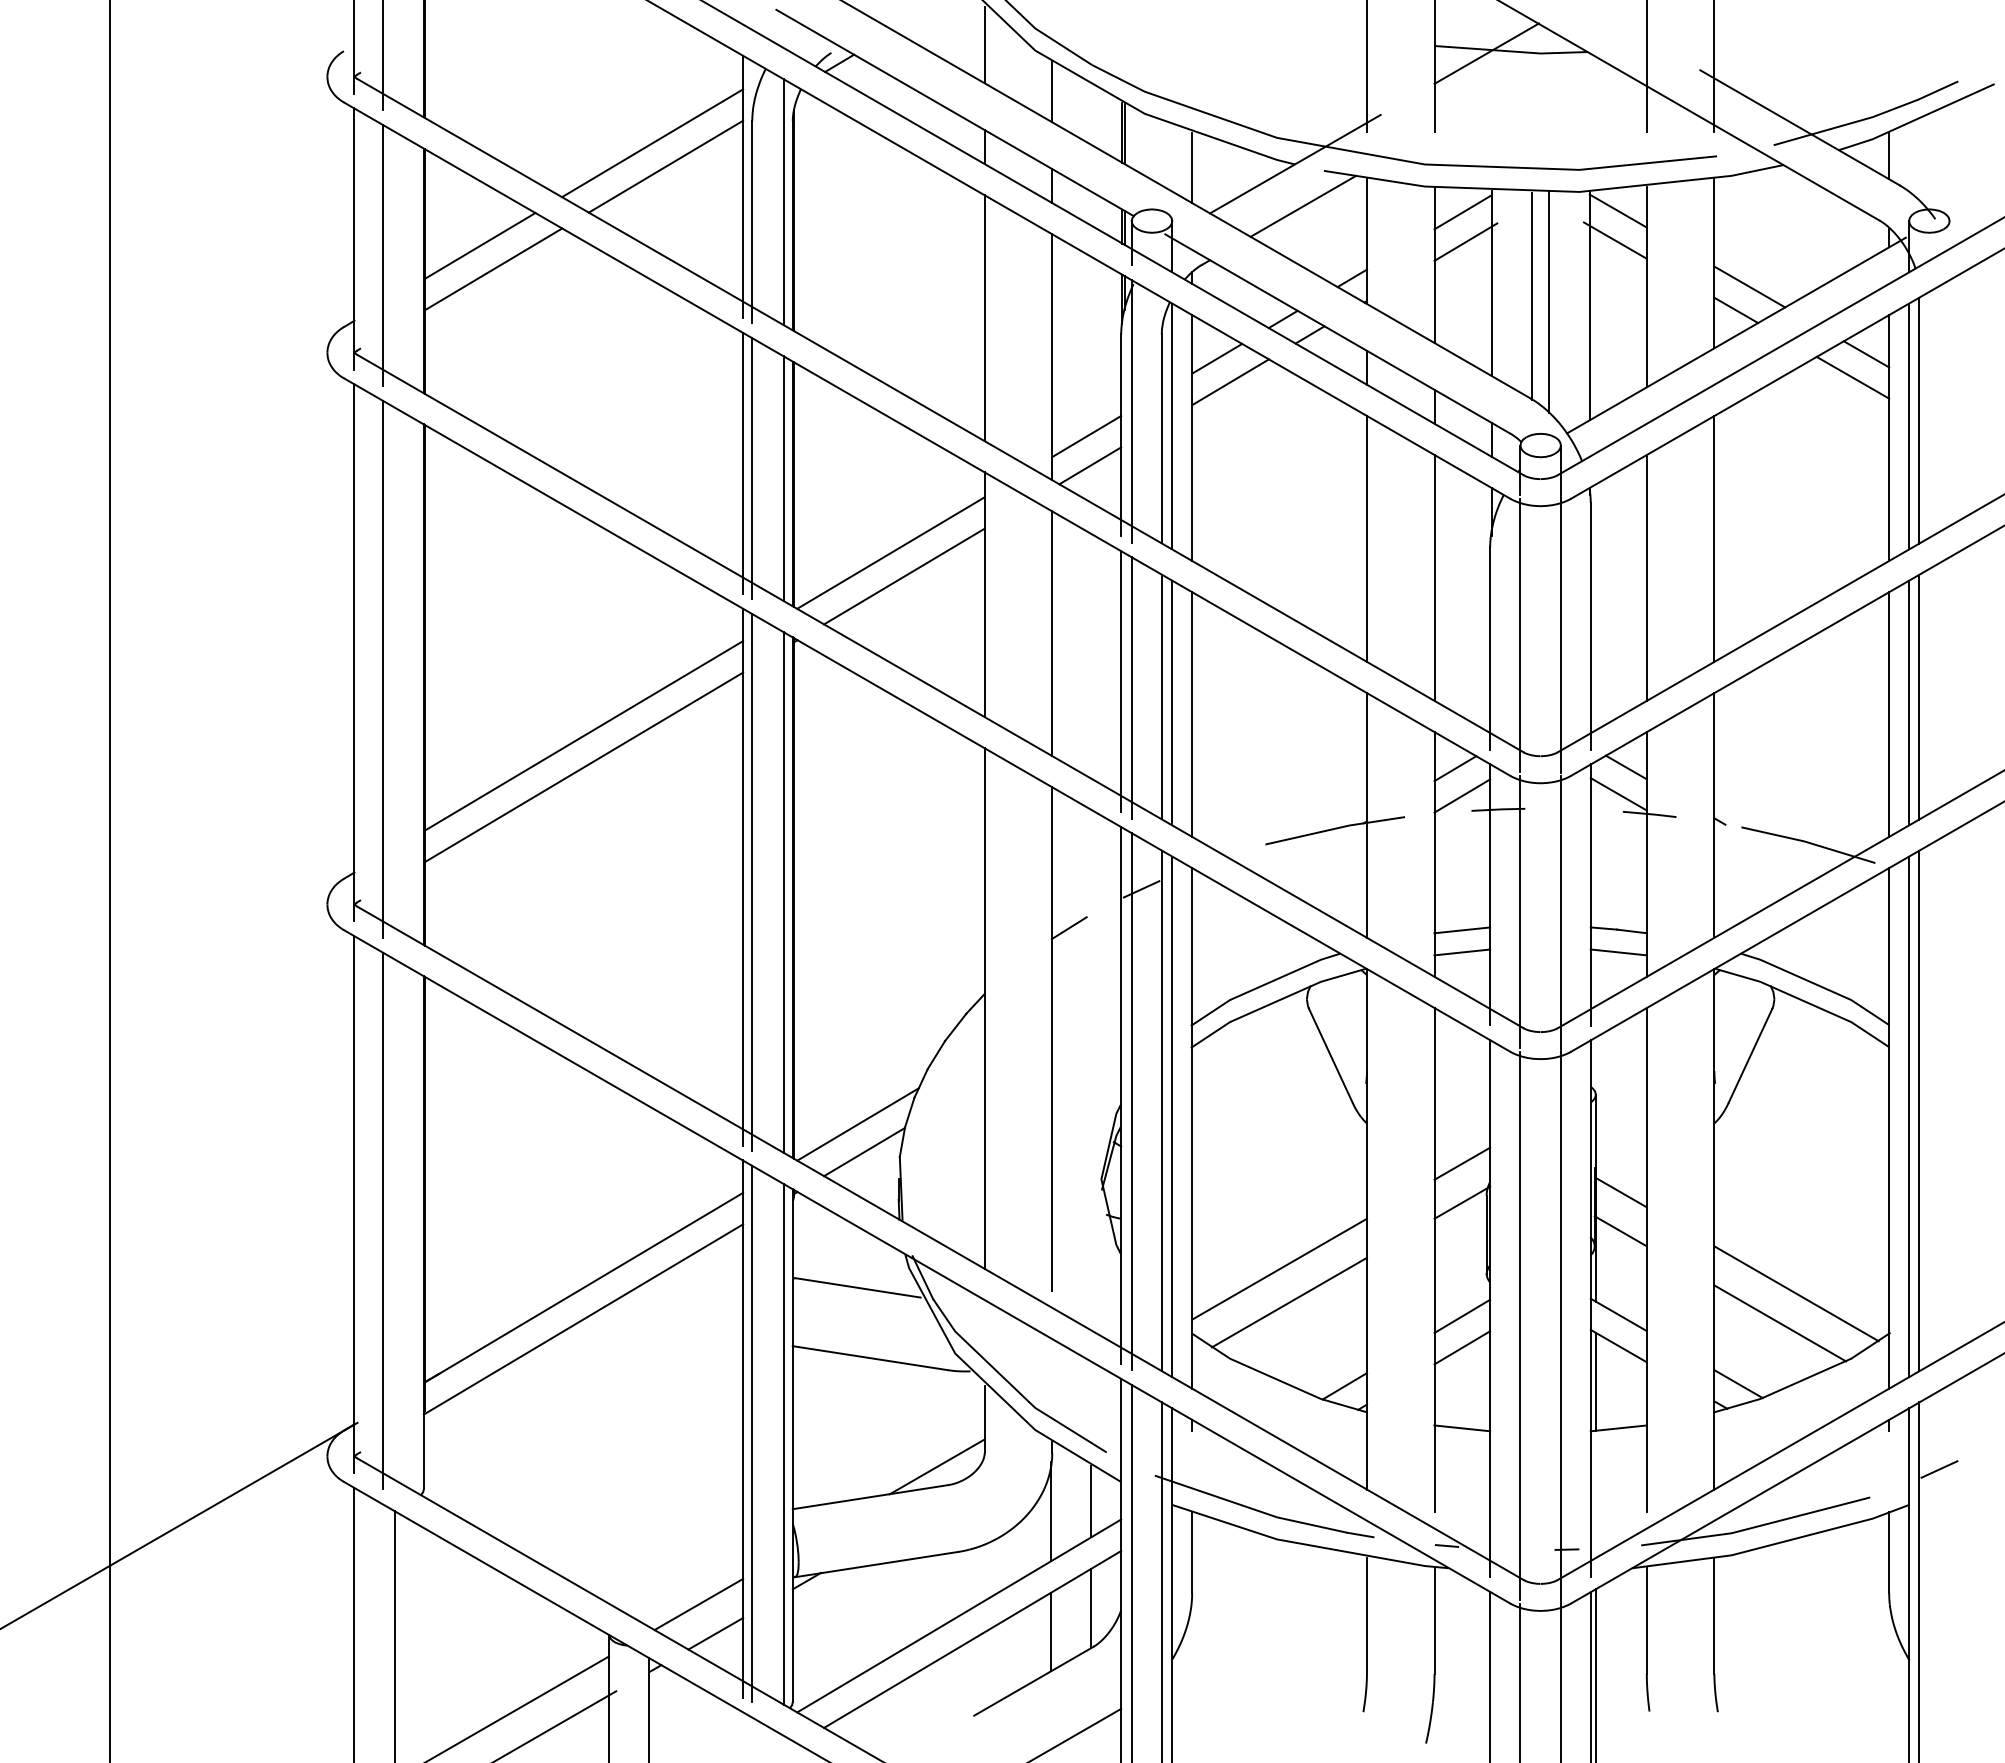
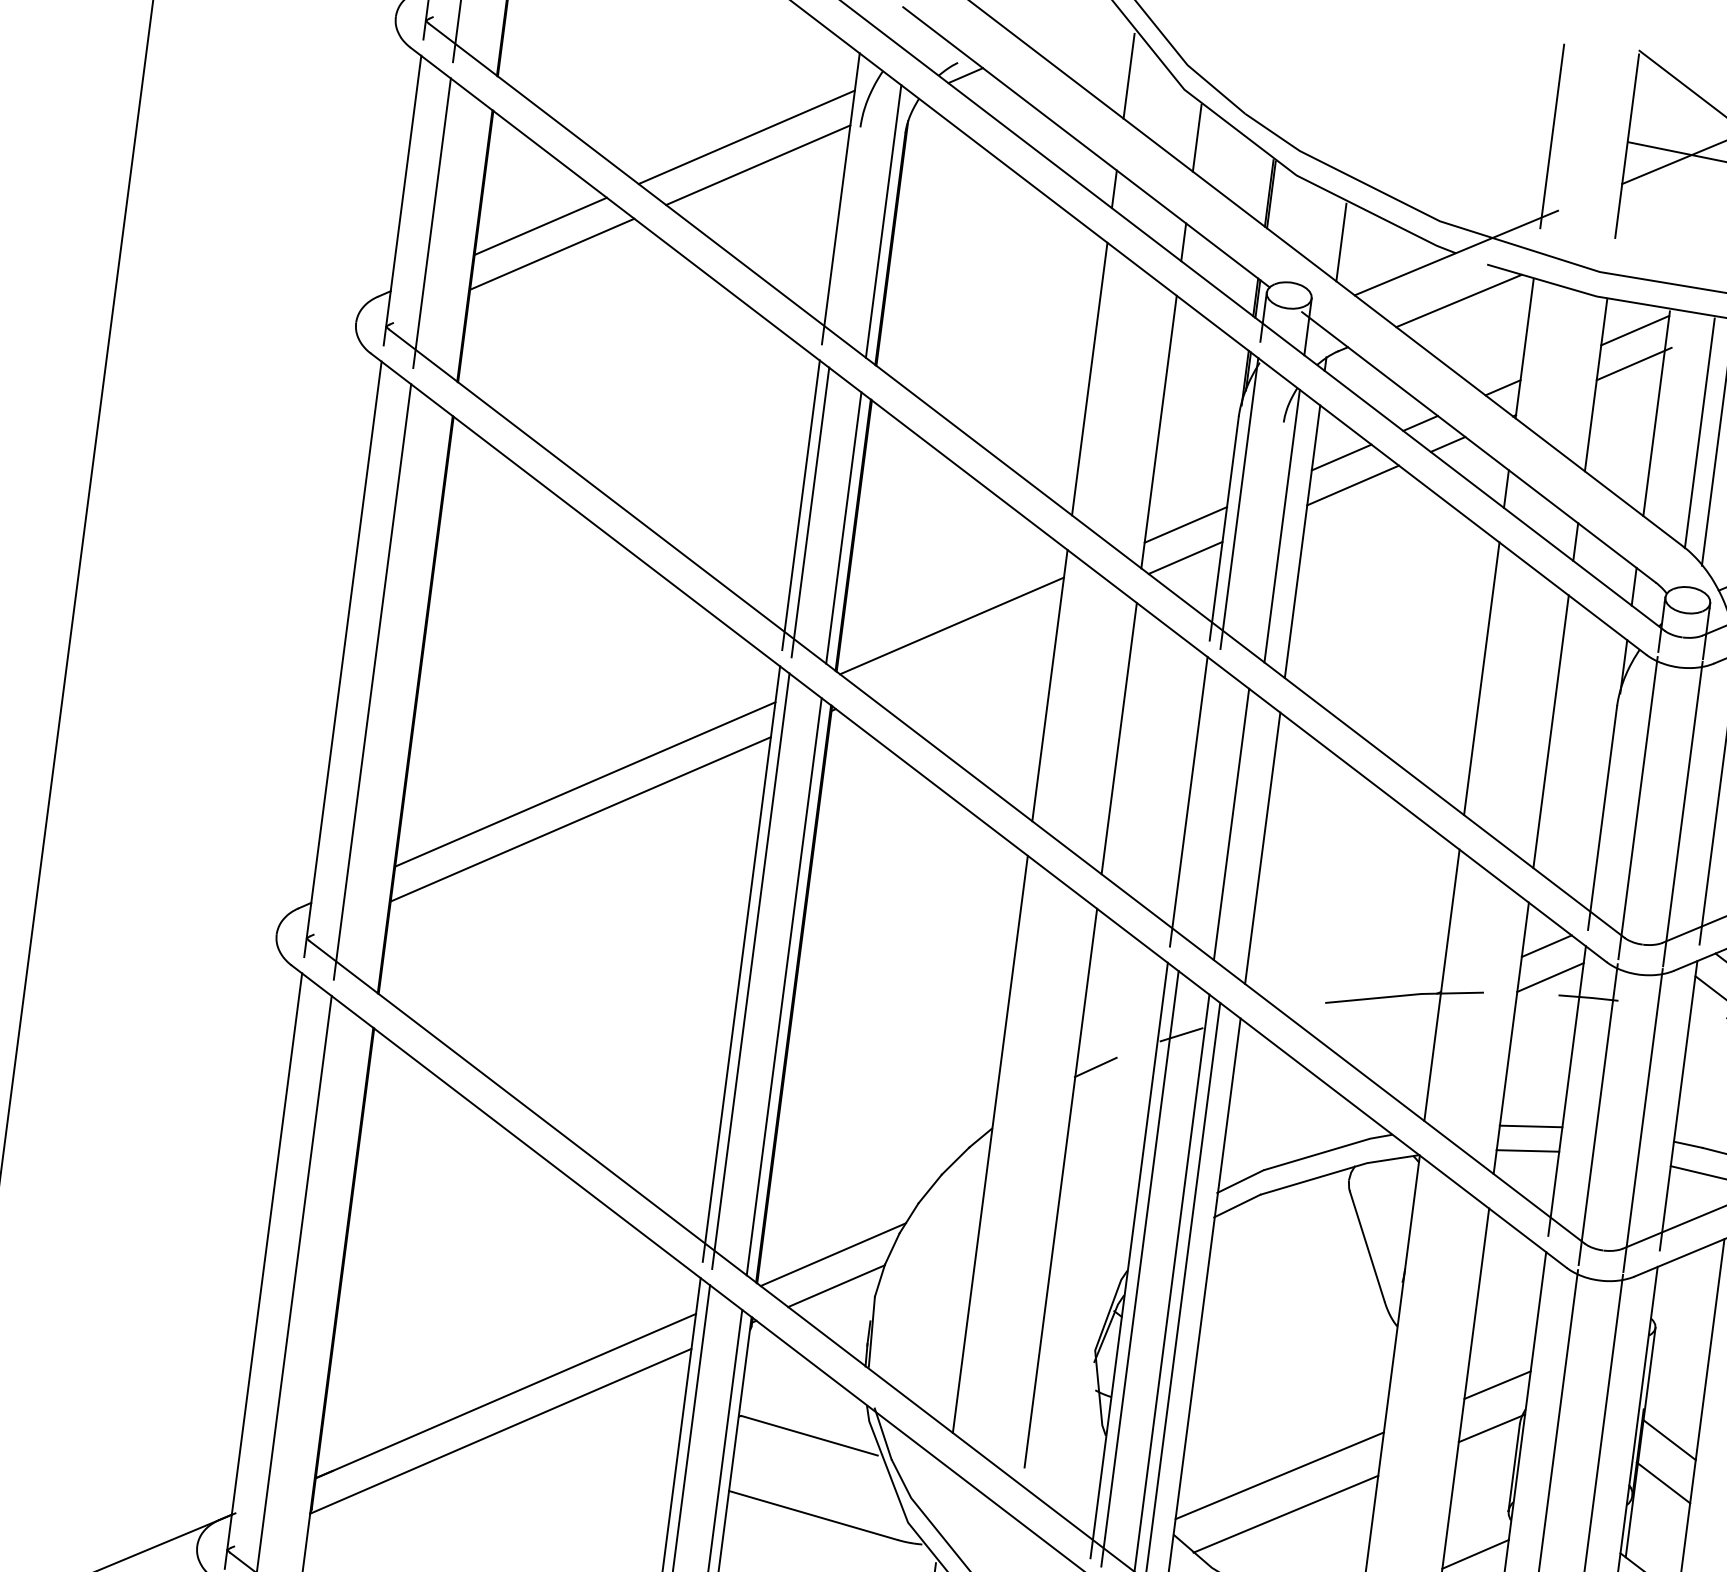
line: (752, 222) -> (846, 239), removed
line: (1161, 438) -> (1268, 537), removed
line: (904, 576) -> (963, 653), removed
line: (1131, 687) -> (1199, 809), removed
line: (1172, 702) -> (1242, 832), removed

